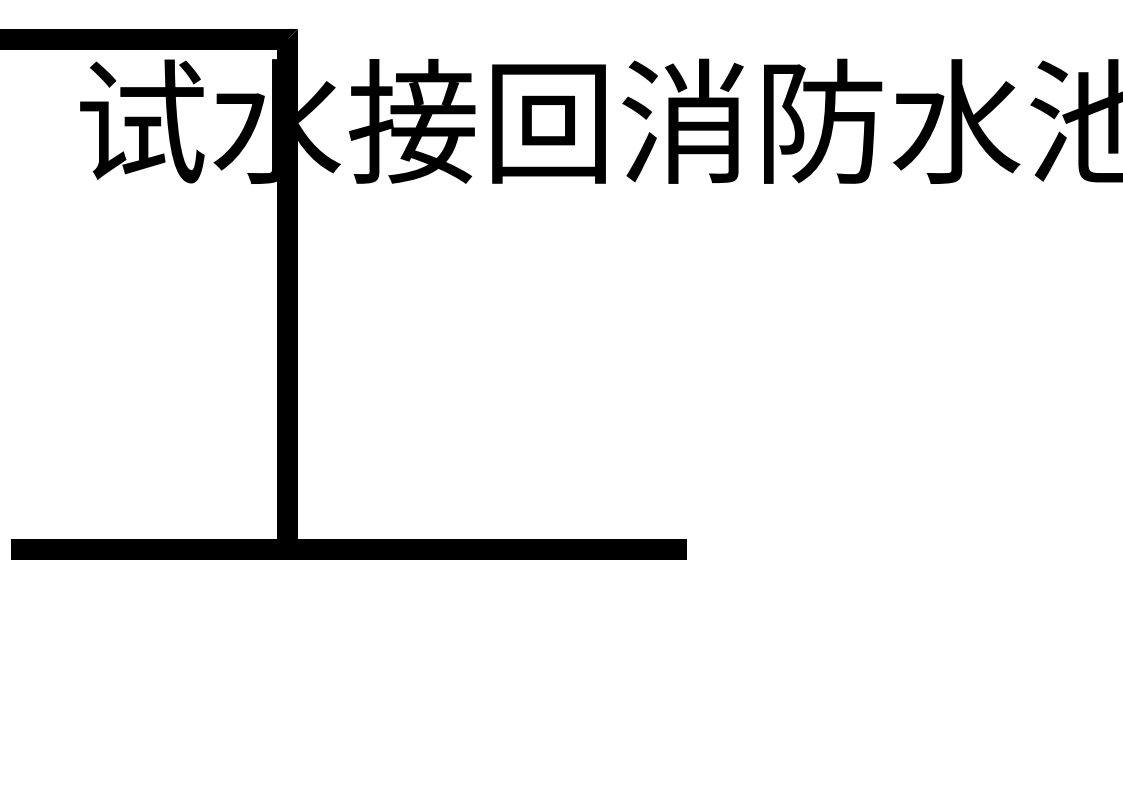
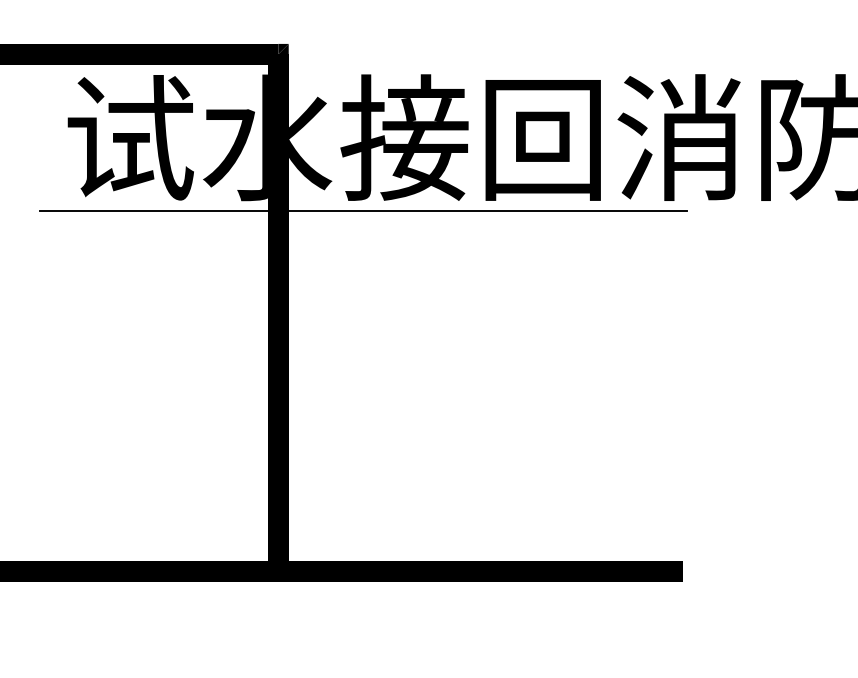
line: (371, 193) -> (363, 210), added

